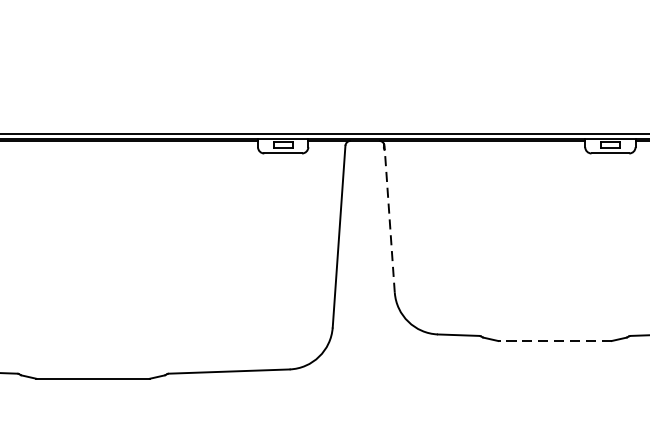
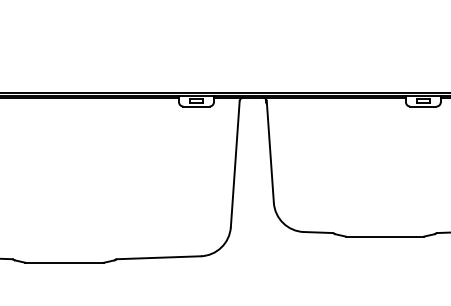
line: (389, 218) -> (270, 151), dashed -> solid
line: (554, 340) -> (384, 236), dashed -> solid

